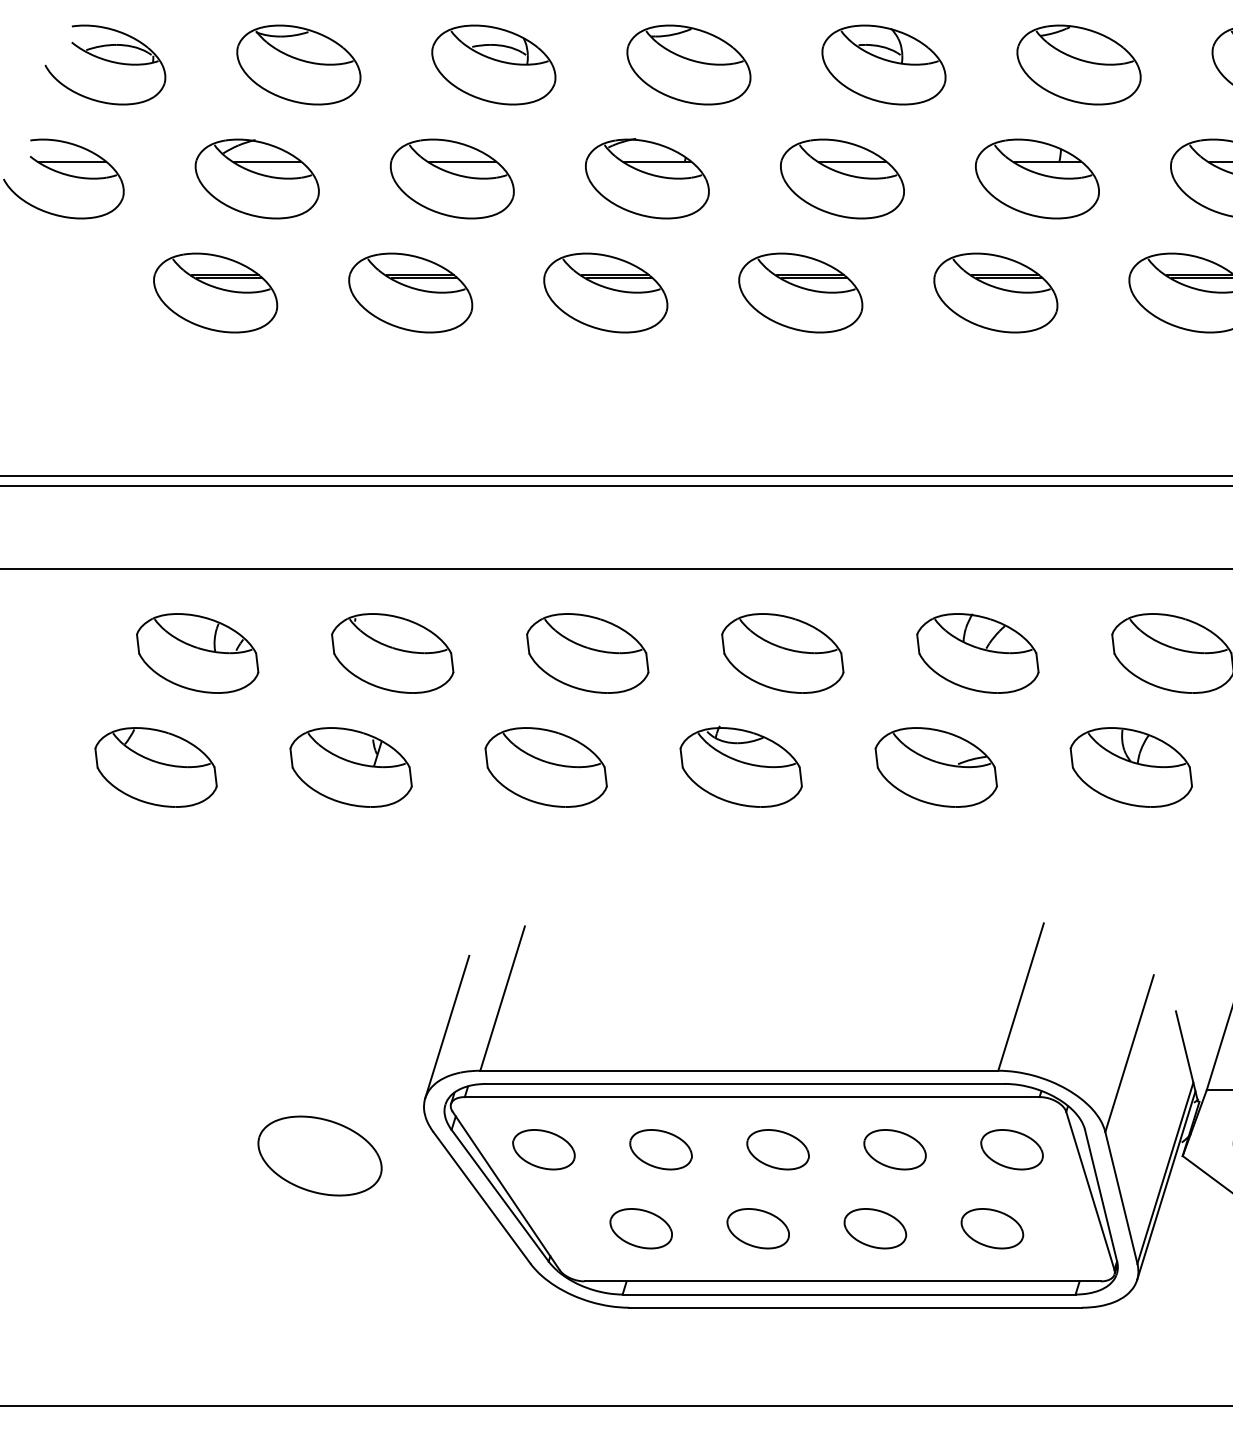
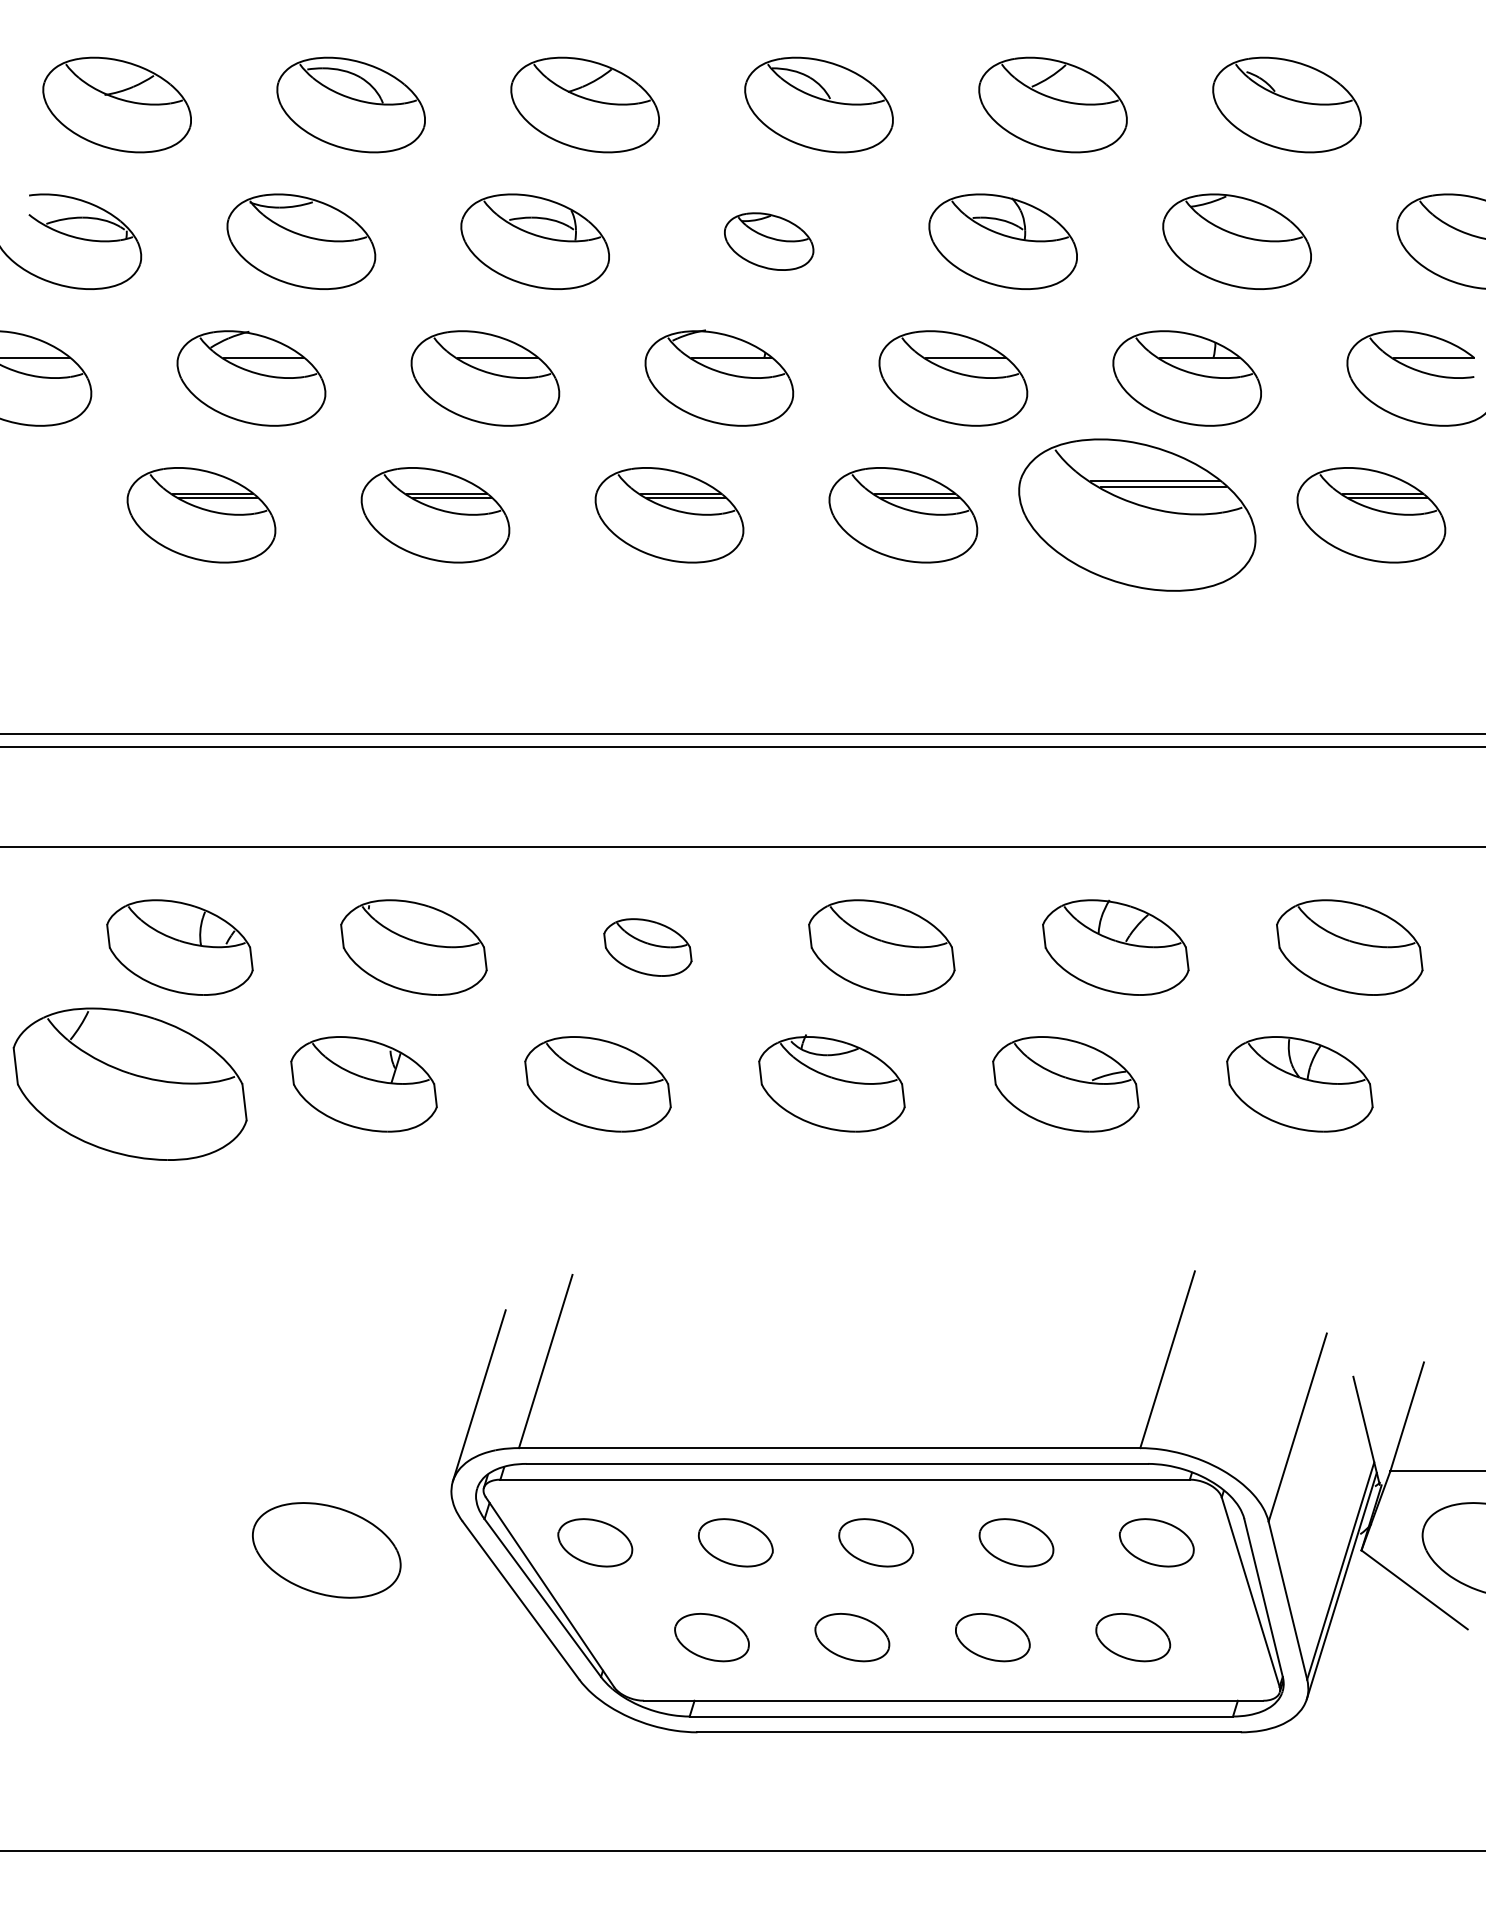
part: (688, 64) -> (768, 241), size x0.6
part: (995, 293) -> (1137, 515), size x1.6
part: (587, 653) -> (647, 947), size x0.6
part: (155, 767) -> (129, 1084), size x1.6

